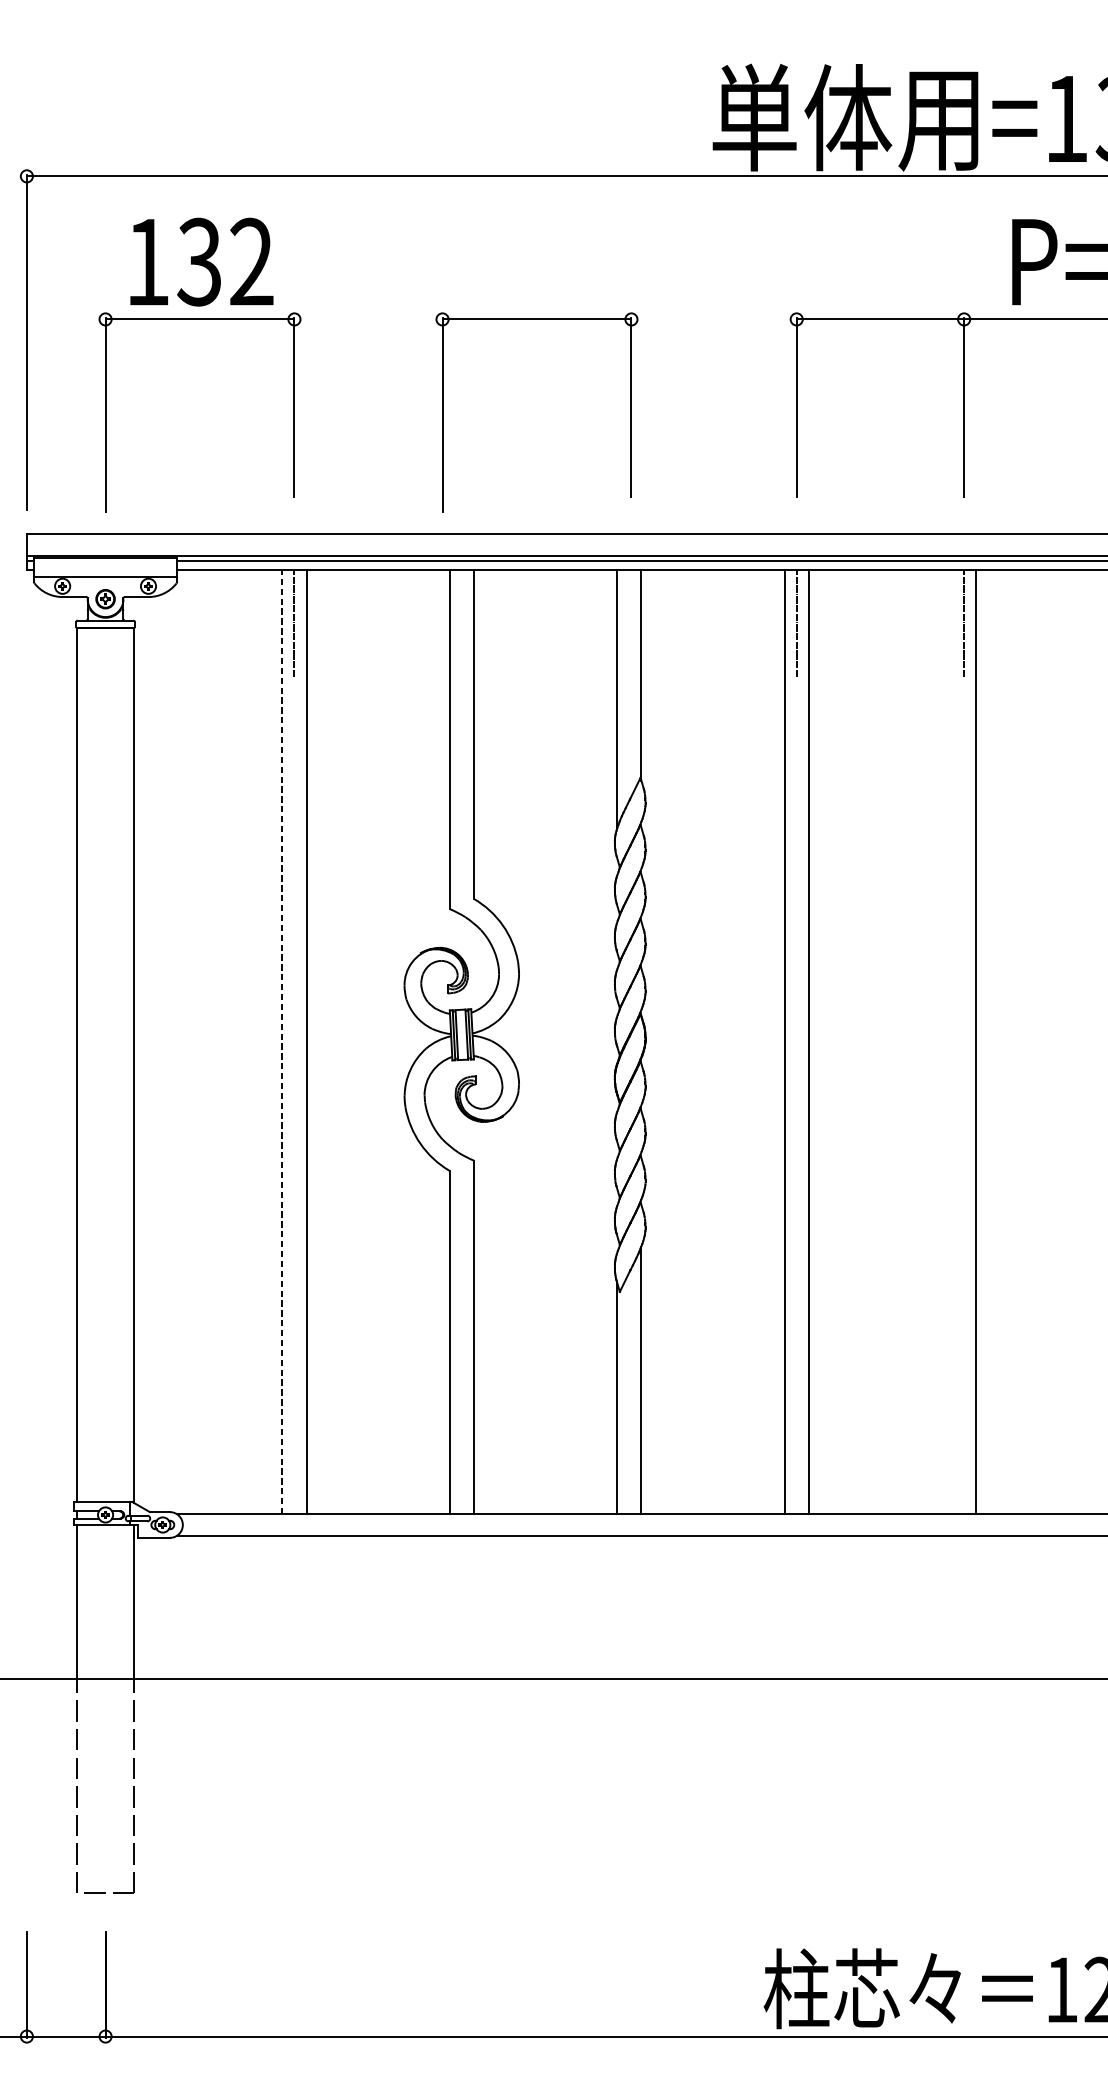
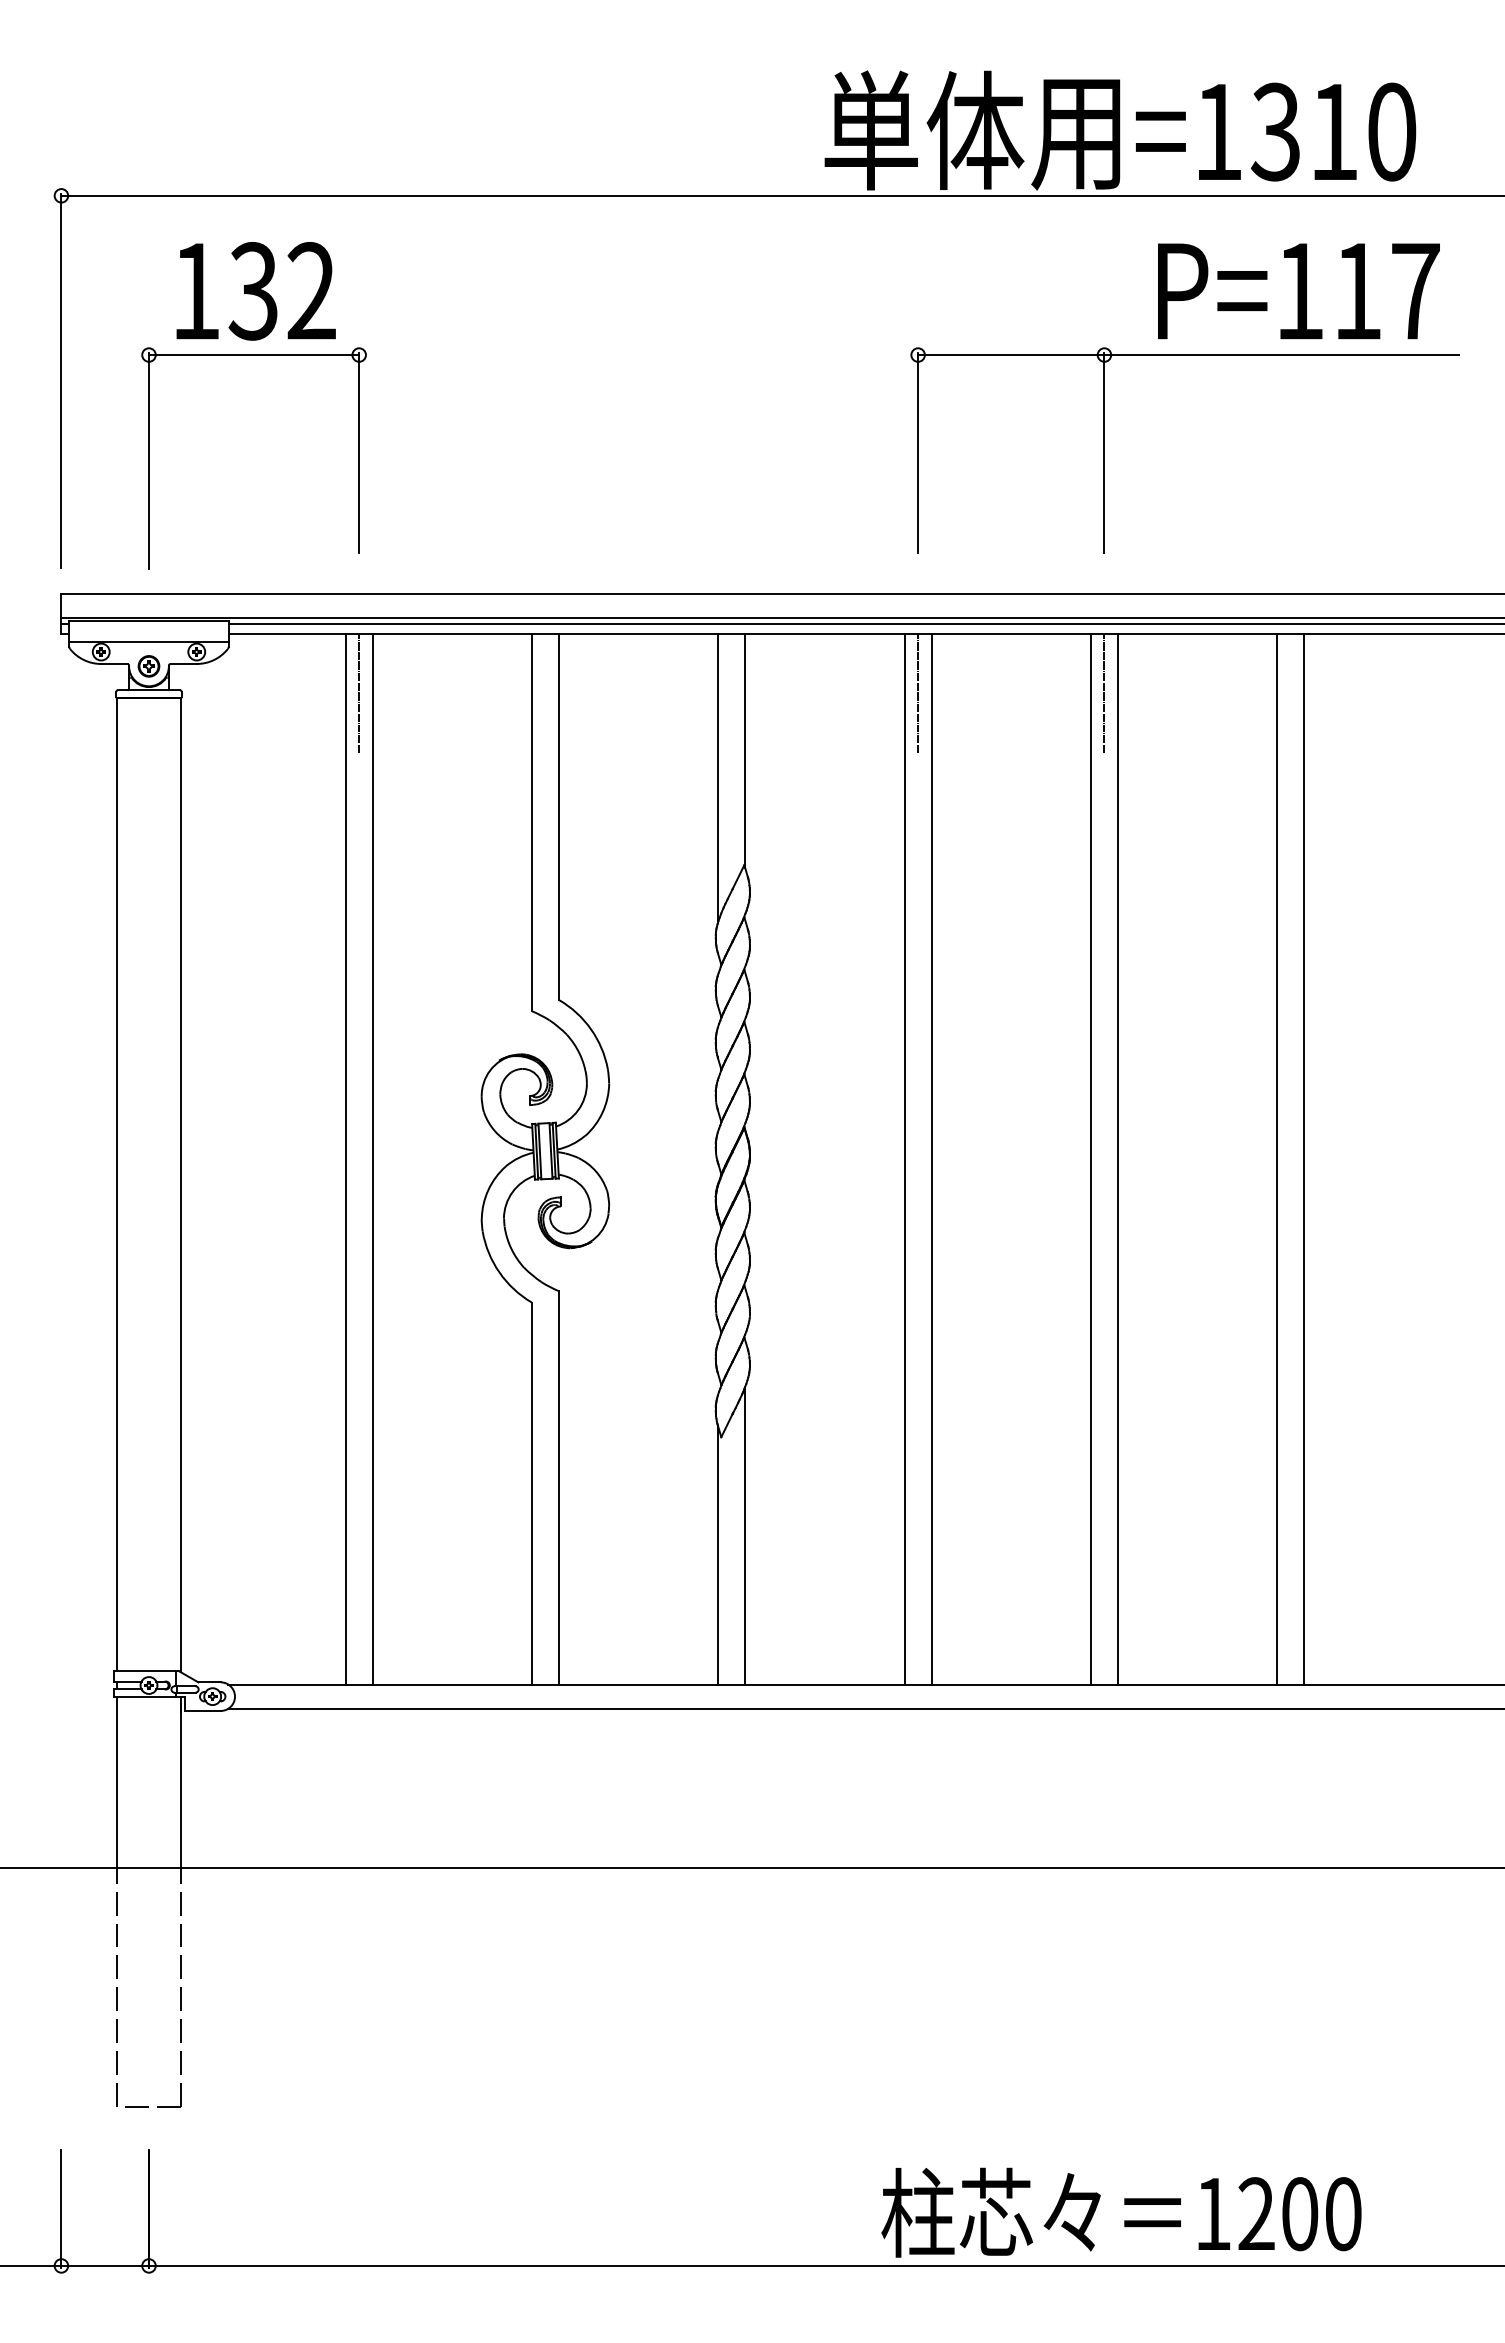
part: (536, 319) -> (628, 355), removed
line: (282, 1041) -> (345, 1158), dashed -> solid
line: (951, 1041) -> (1090, 1158), added

